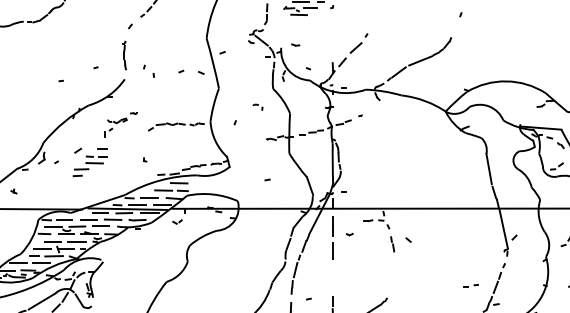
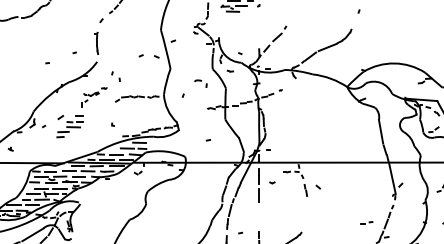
part: (294, 44) -> (229, 70), moved
part: (148, 71) -> (115, 76), moved
part: (257, 107) -> (200, 83), size x1.67

